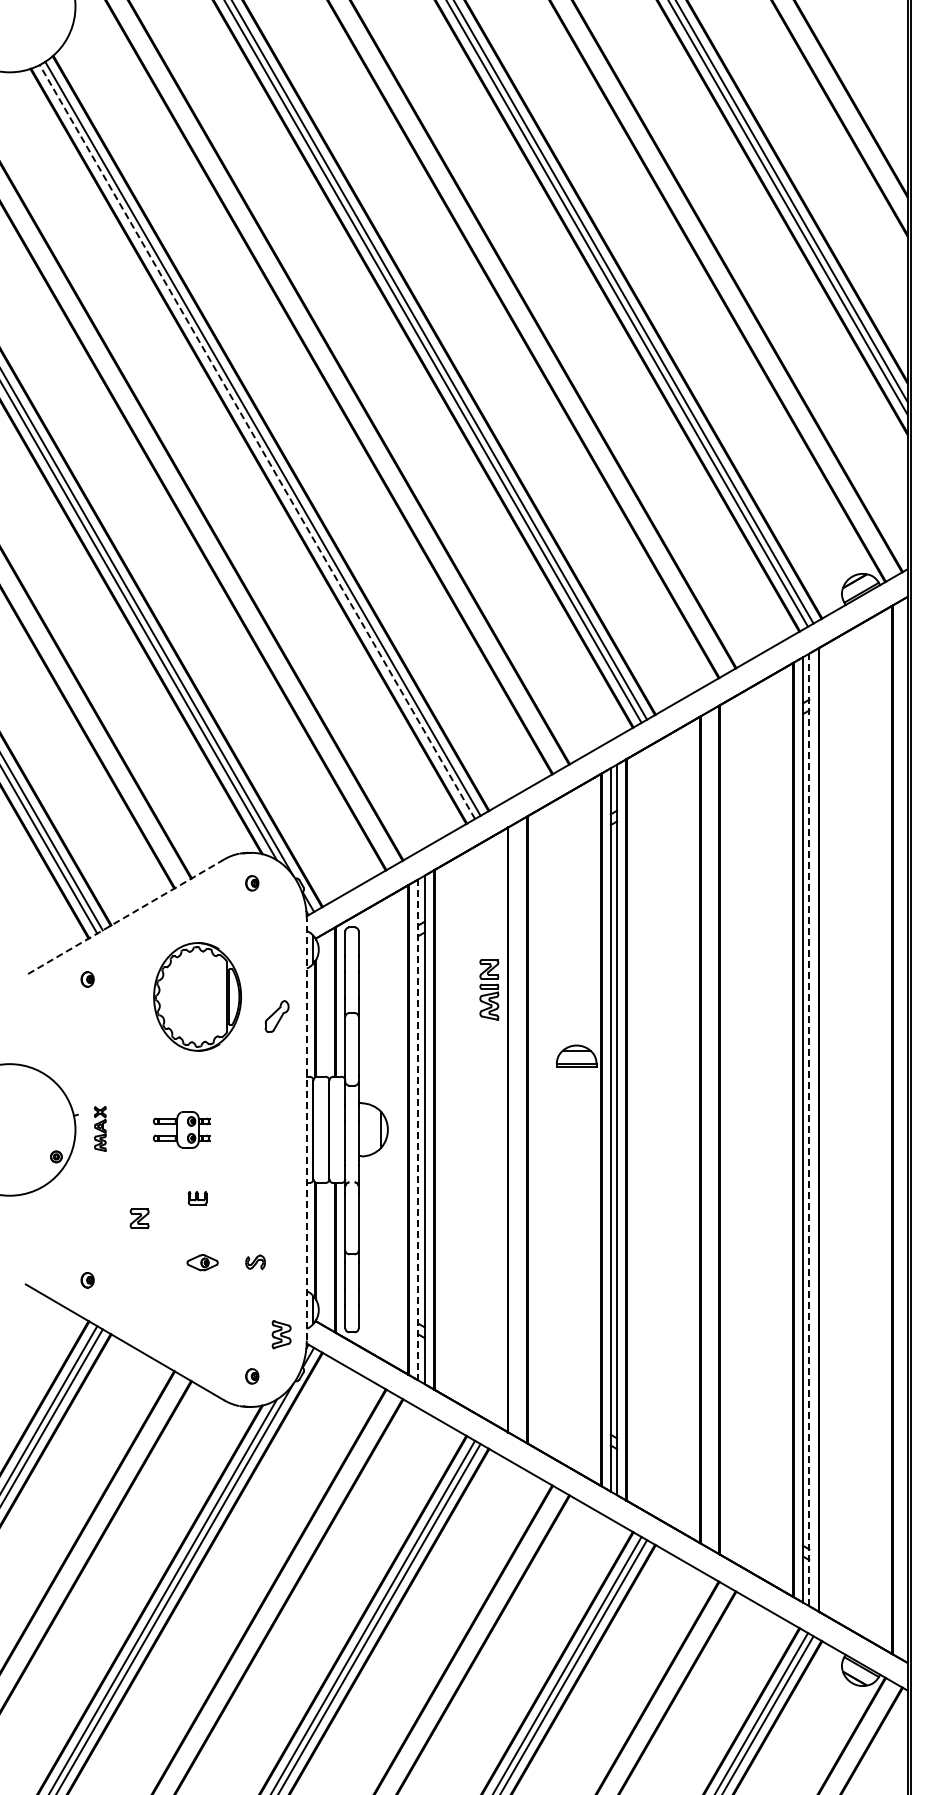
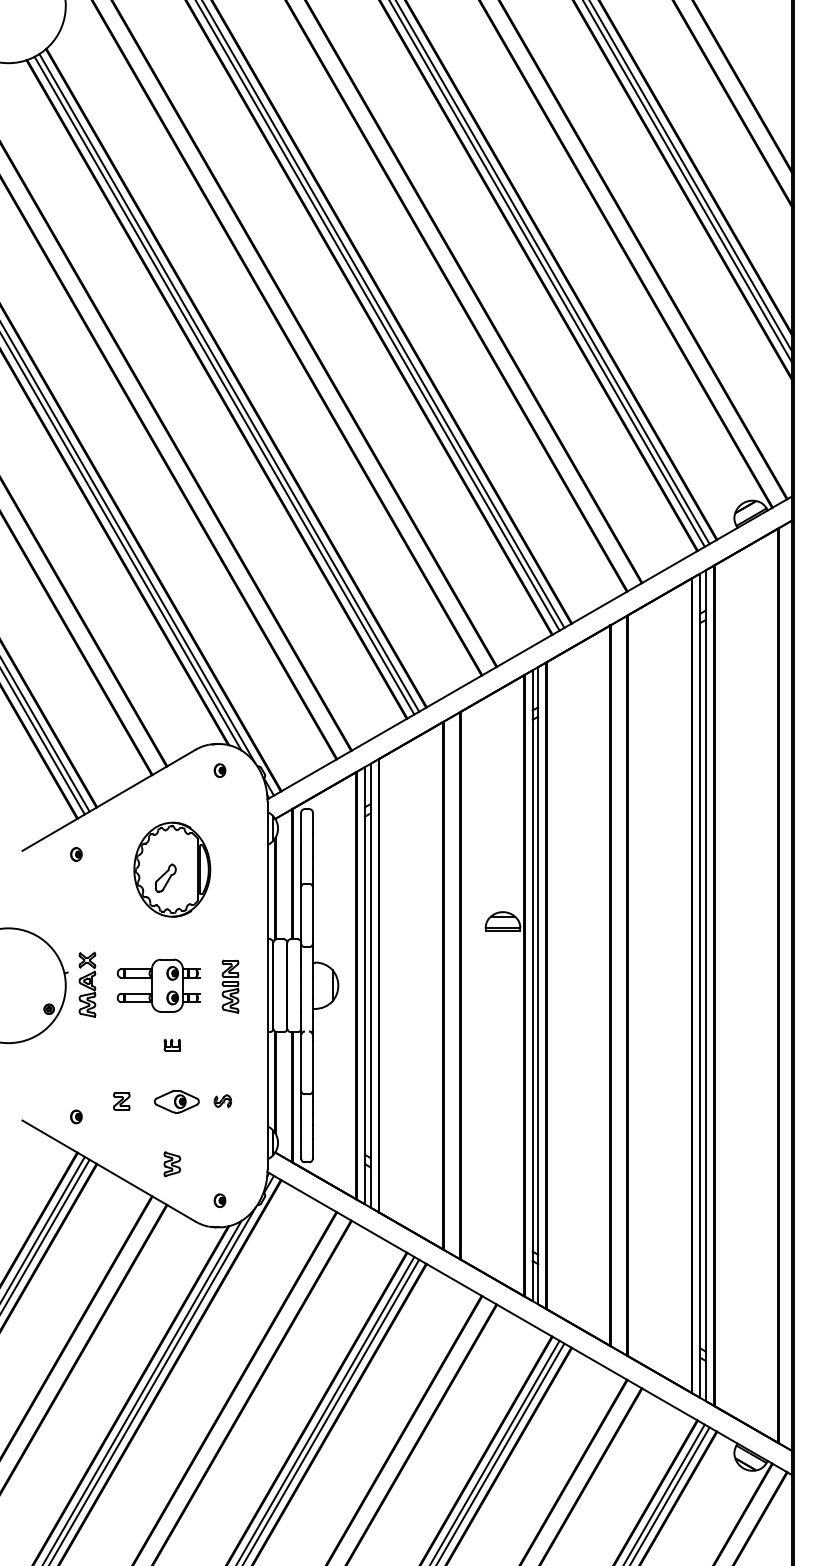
line: (257, 441) -> (224, 385), dashed -> solid
line: (124, 917) -> (108, 800), dashed -> solid
part: (489, 989) -> (230, 986), moved
part: (276, 1016) -> (165, 878), moved
part: (100, 1128) -> (87, 984), size x1.67
part: (181, 1129) -> (158, 985), size x1.67
line: (306, 1129) -> (267, 985), dashed -> solid
line: (418, 1129) -> (365, 985), dashed -> solid
line: (809, 1129) -> (706, 985), dashed -> solid
part: (139, 1218) -> (121, 1101), moved
part: (202, 1262) -> (176, 1101), size x1.67
part: (281, 1334) -> (172, 1164), moved

